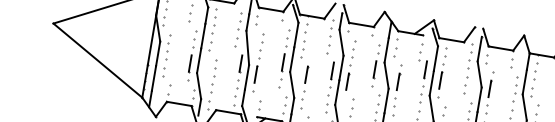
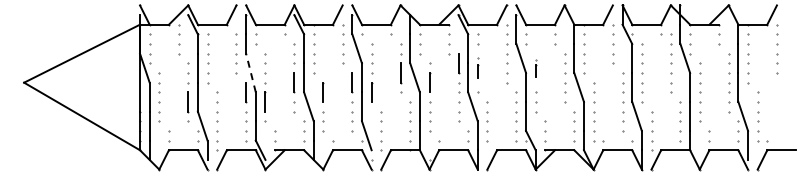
line: (247, 48) -> (250, 73), solid -> dashed
part: (441, 76) -> (478, 68), size x0.7
part: (491, 85) -> (536, 68), size x0.6

